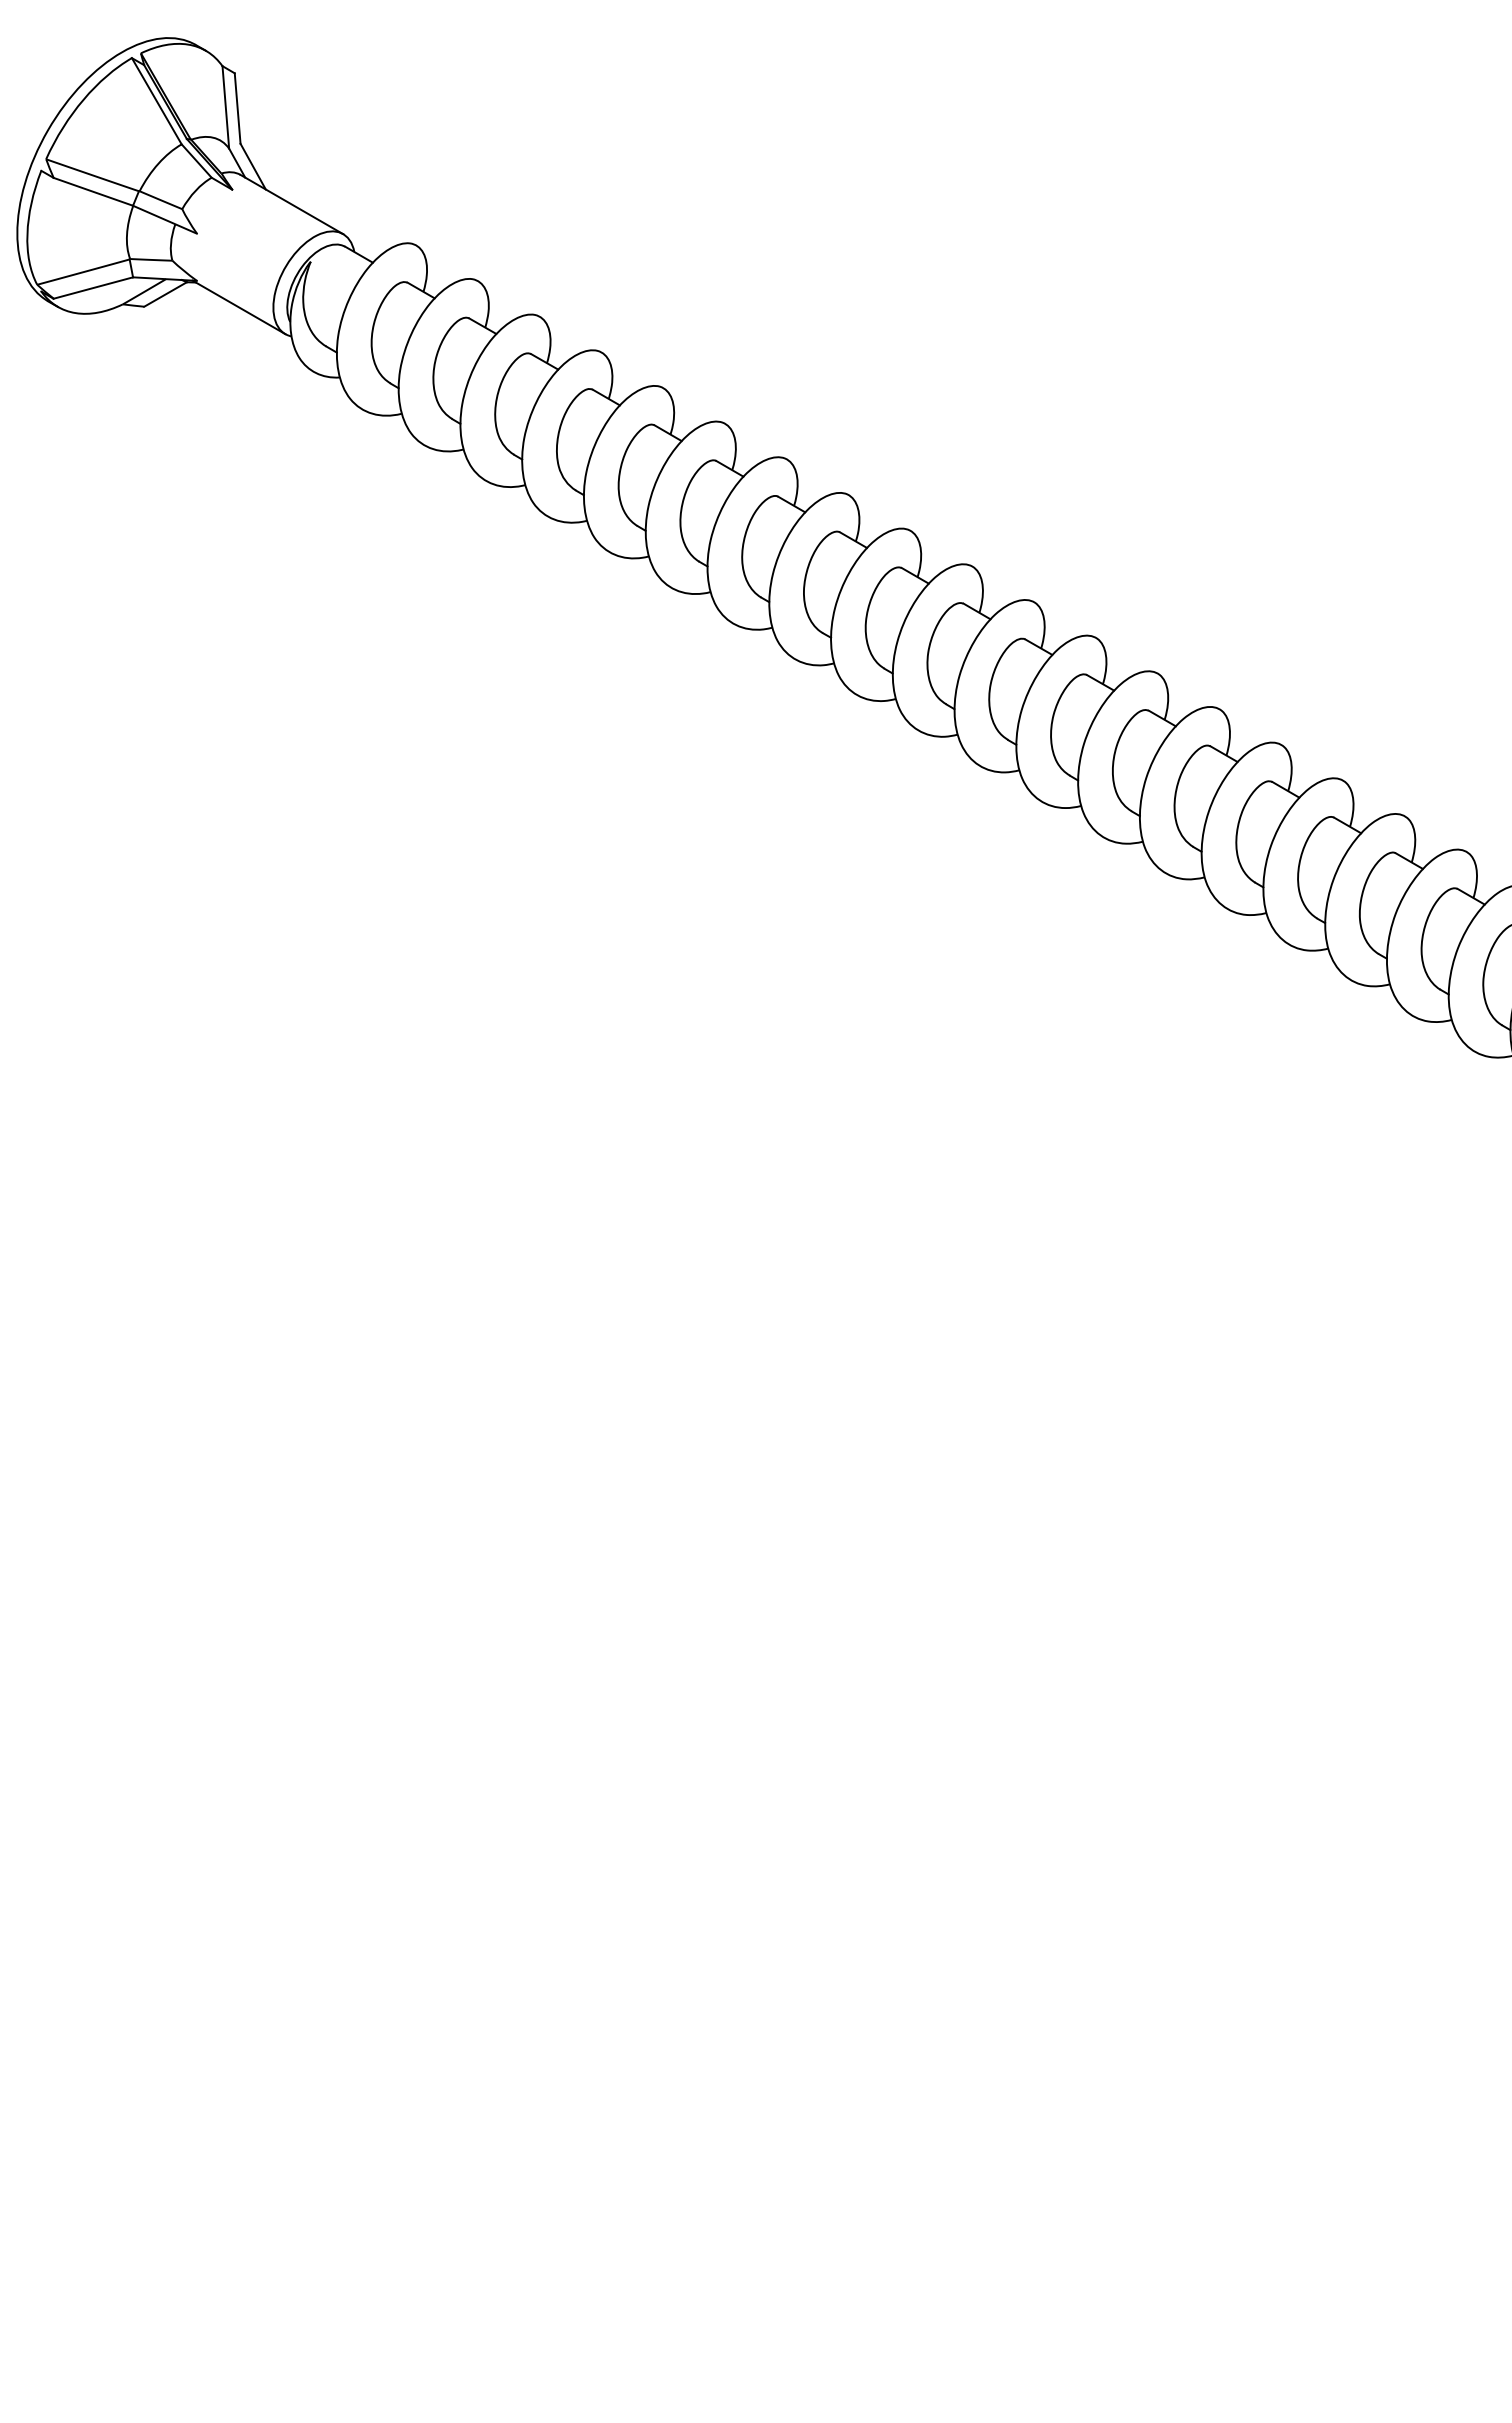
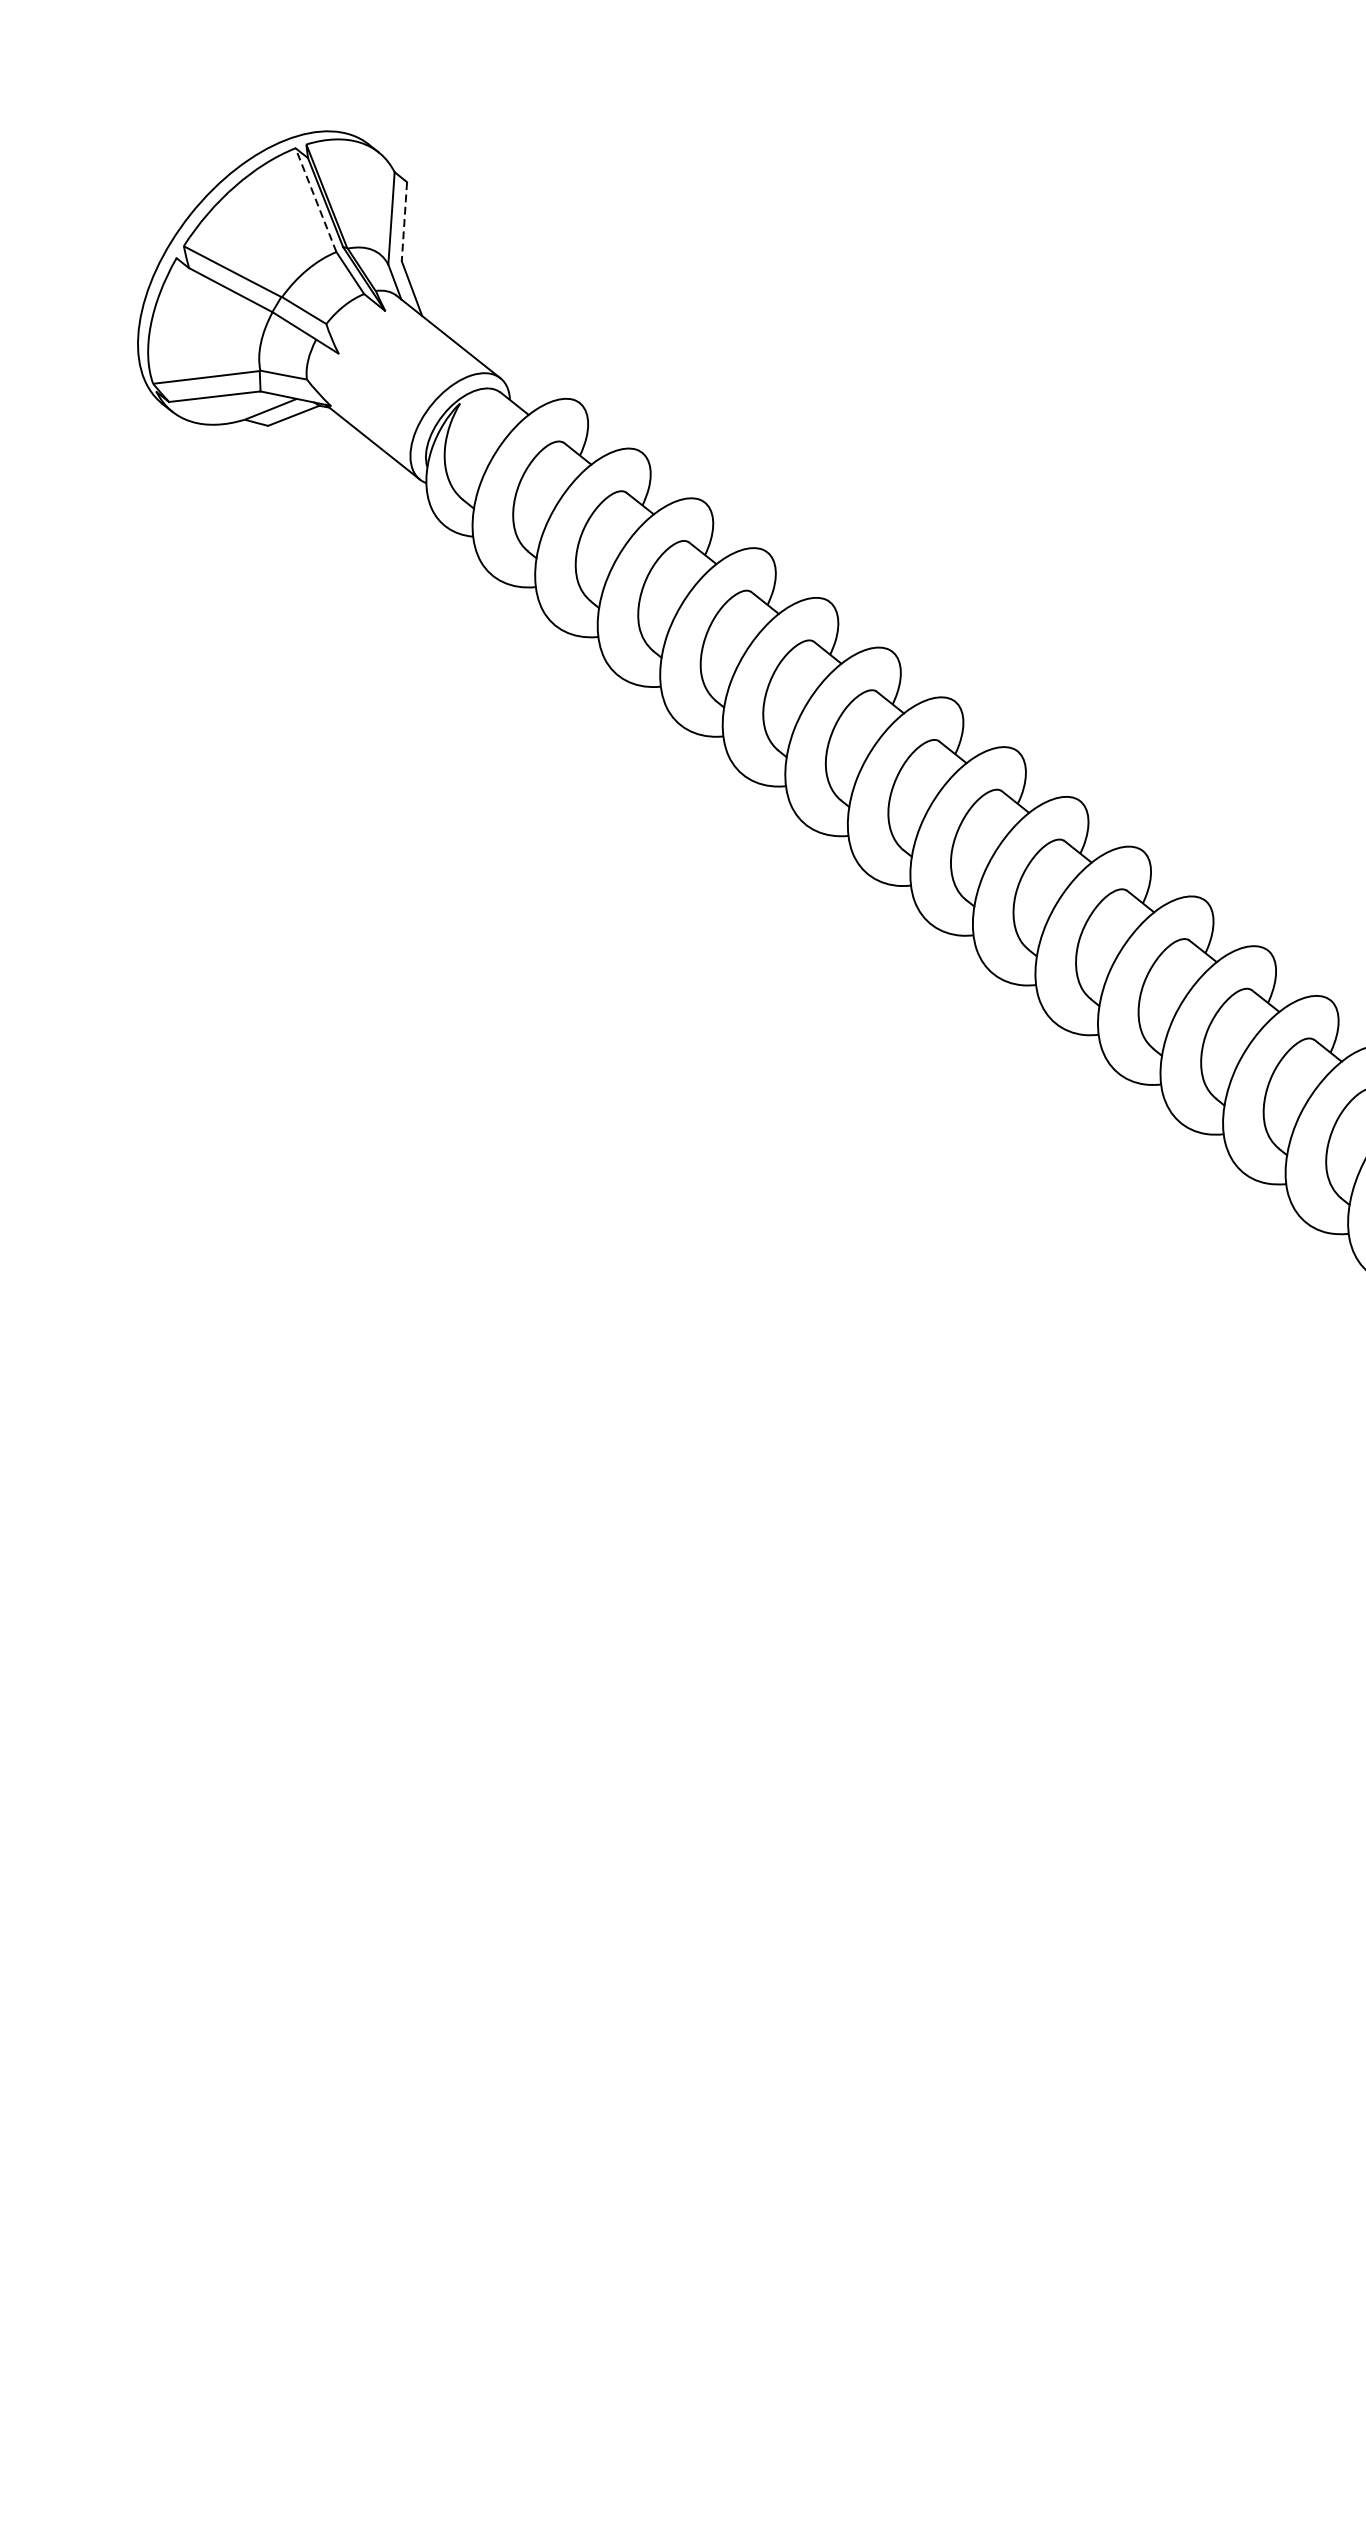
line: (156, 101) -> (315, 200), solid -> dashed
line: (237, 109) -> (404, 222), solid -> dashed

